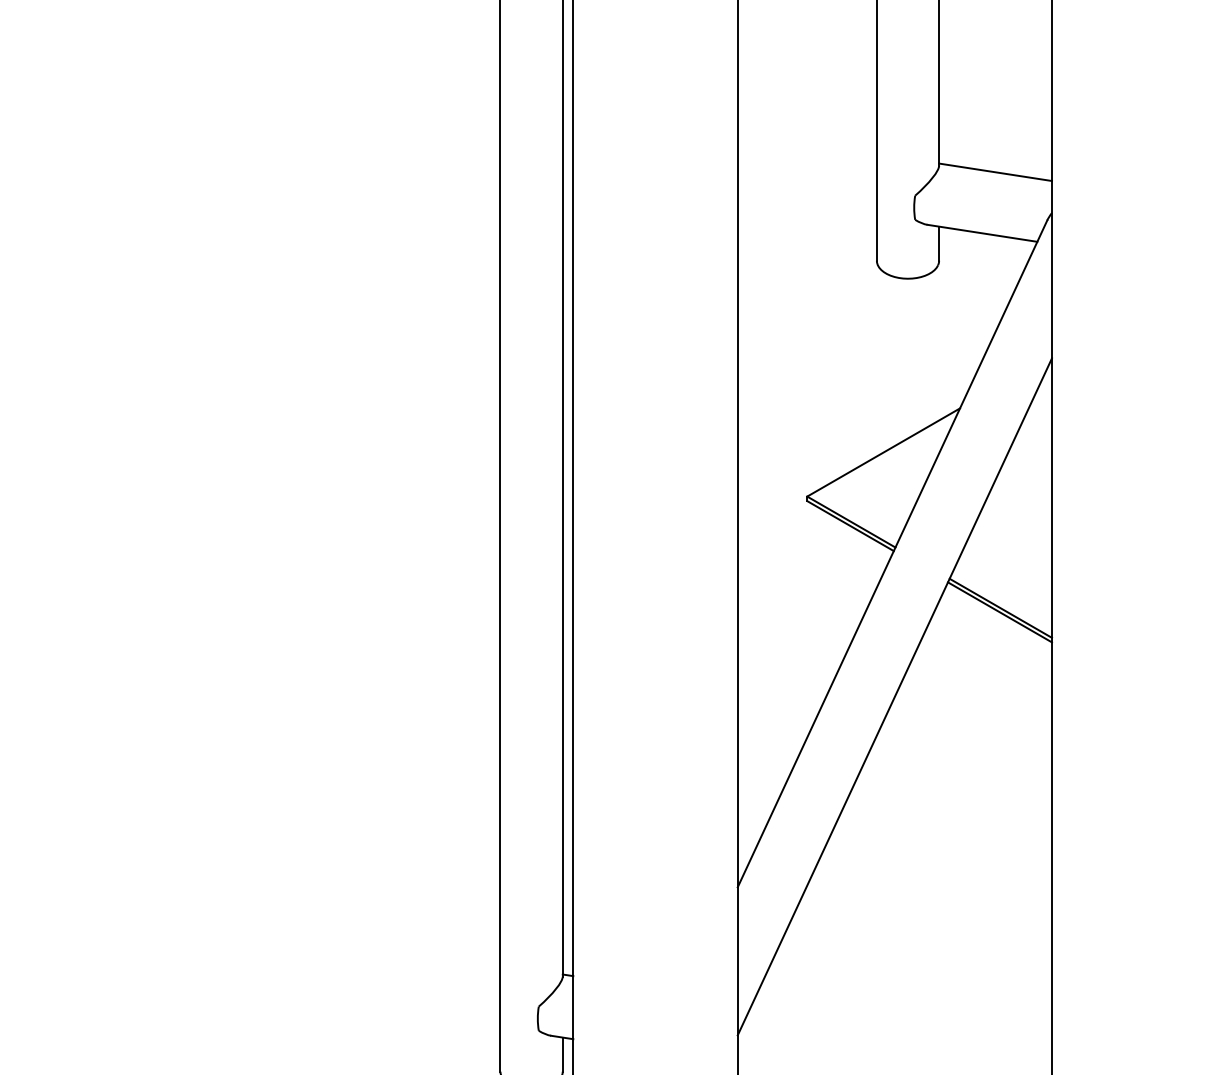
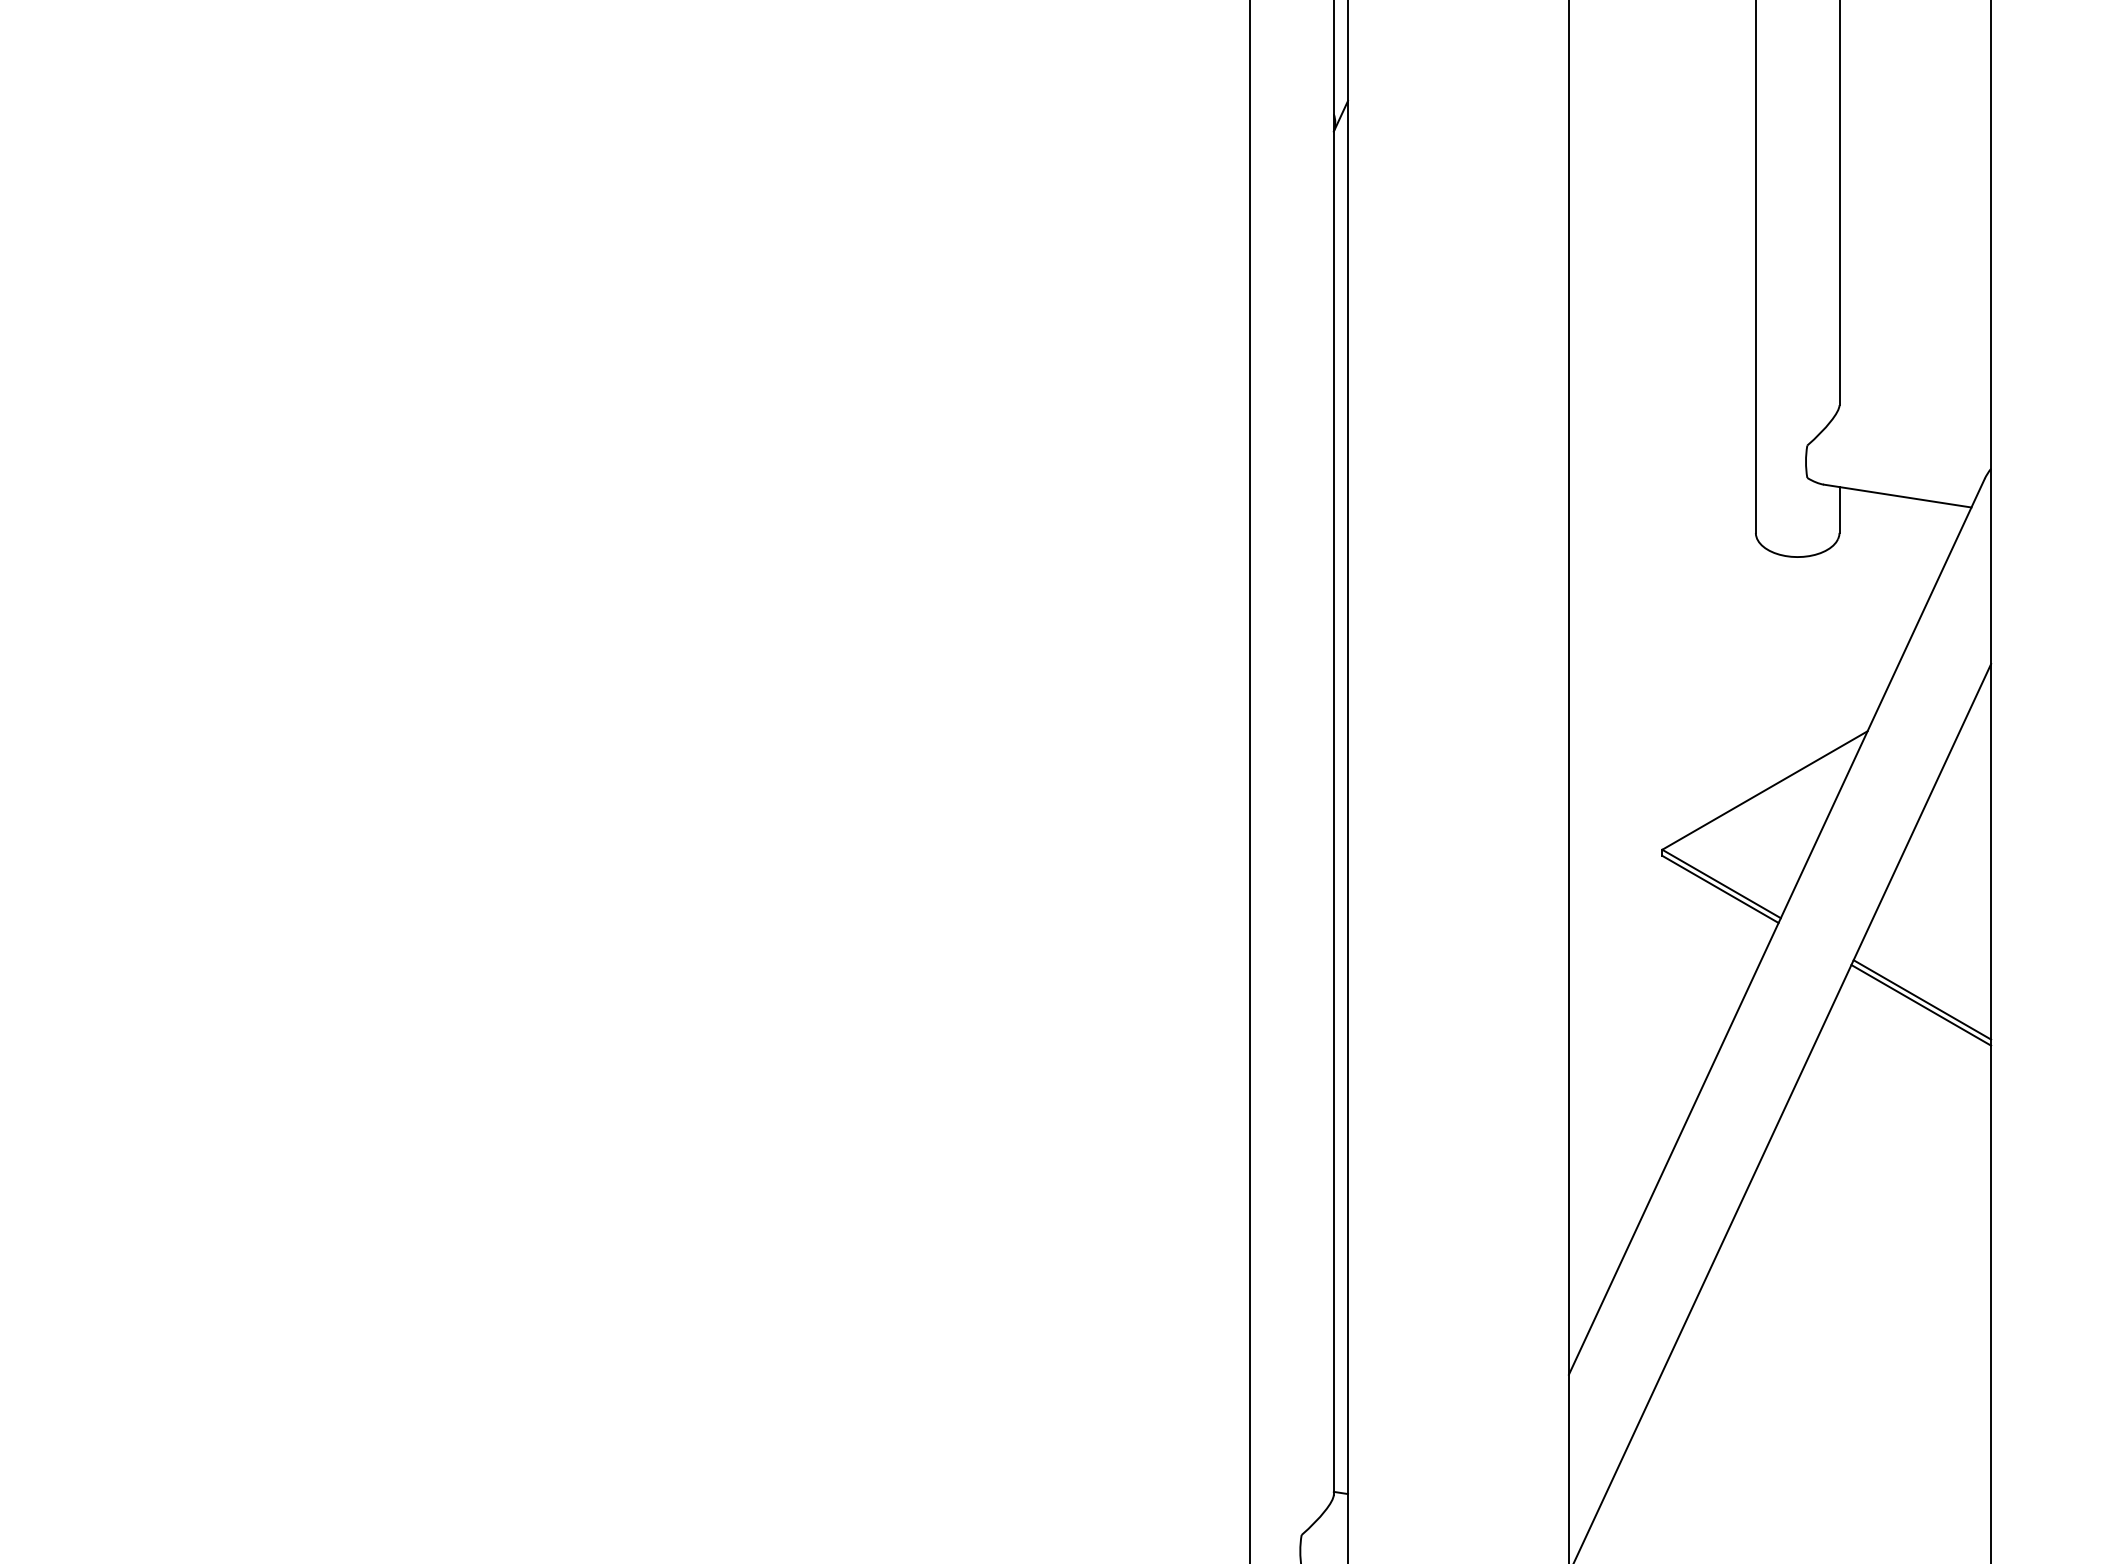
line: (995, 171) -> (1915, 413), removed

